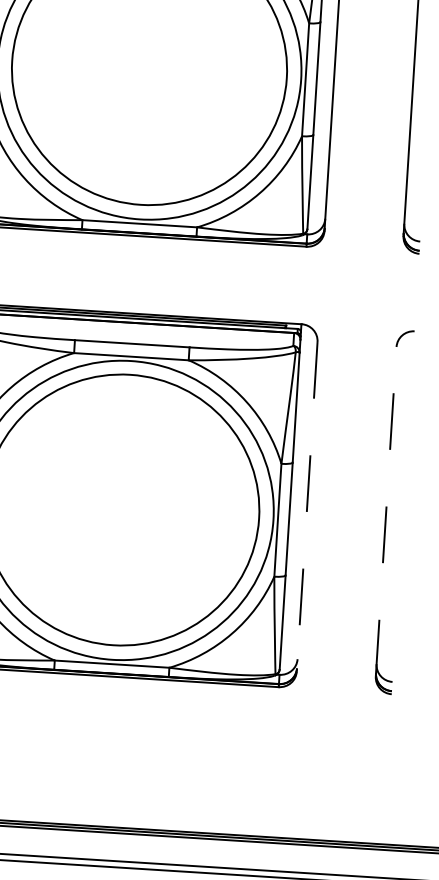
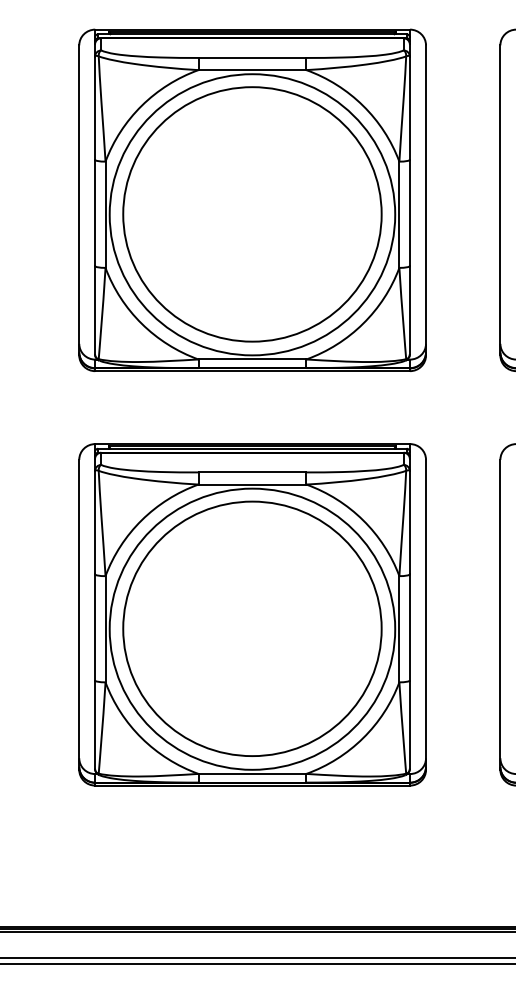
line: (307, 507) -> (426, 615), dashed -> solid
line: (386, 511) -> (500, 614), dashed -> solid

